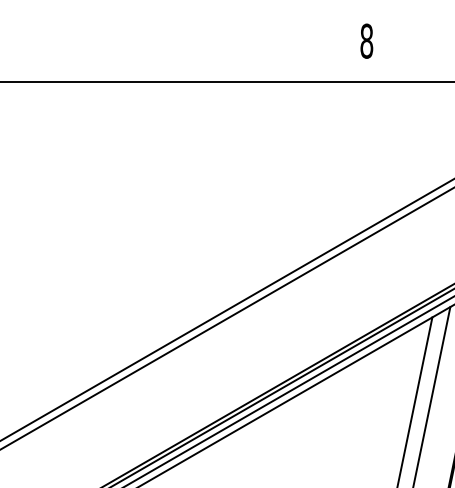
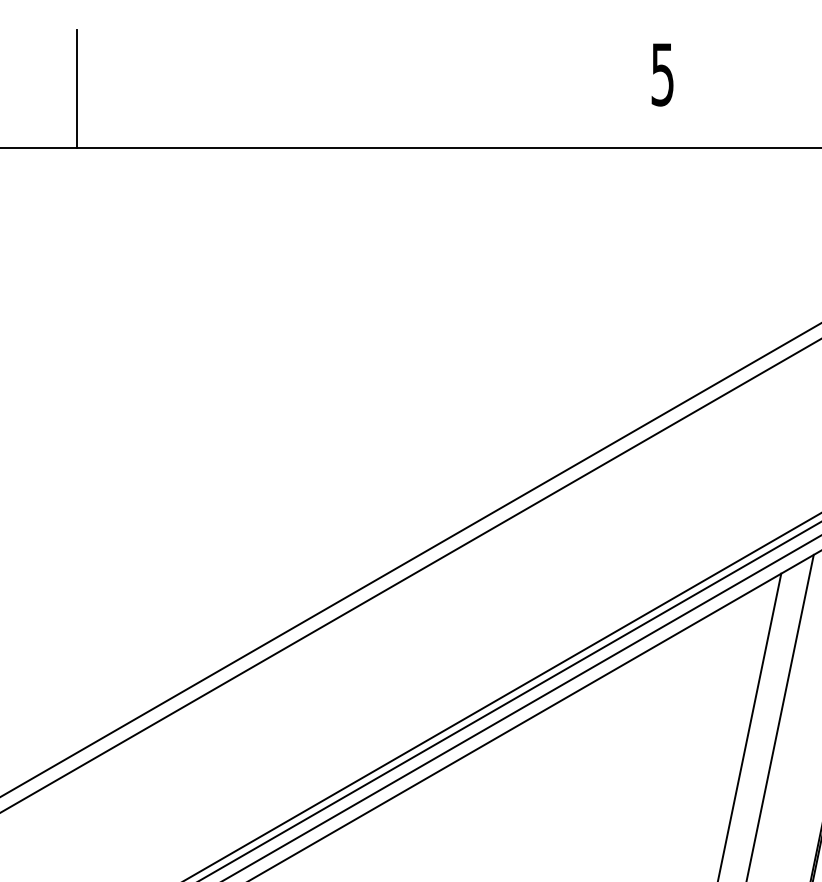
text: (366, 40) -> (662, 73), 8 -> 5
line: (42, 48) -> (76, 87), added

